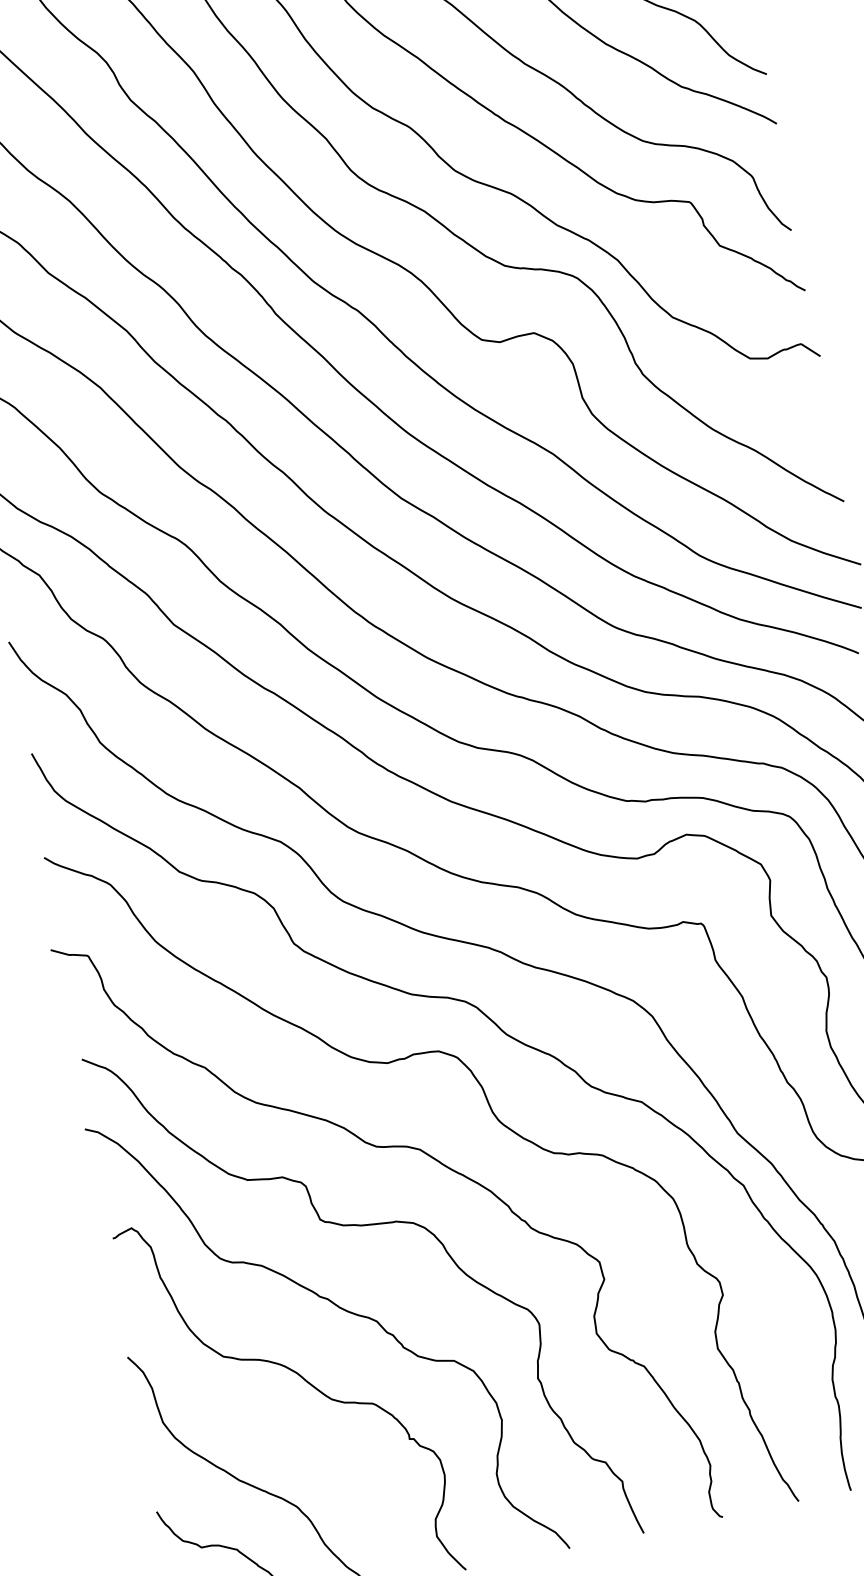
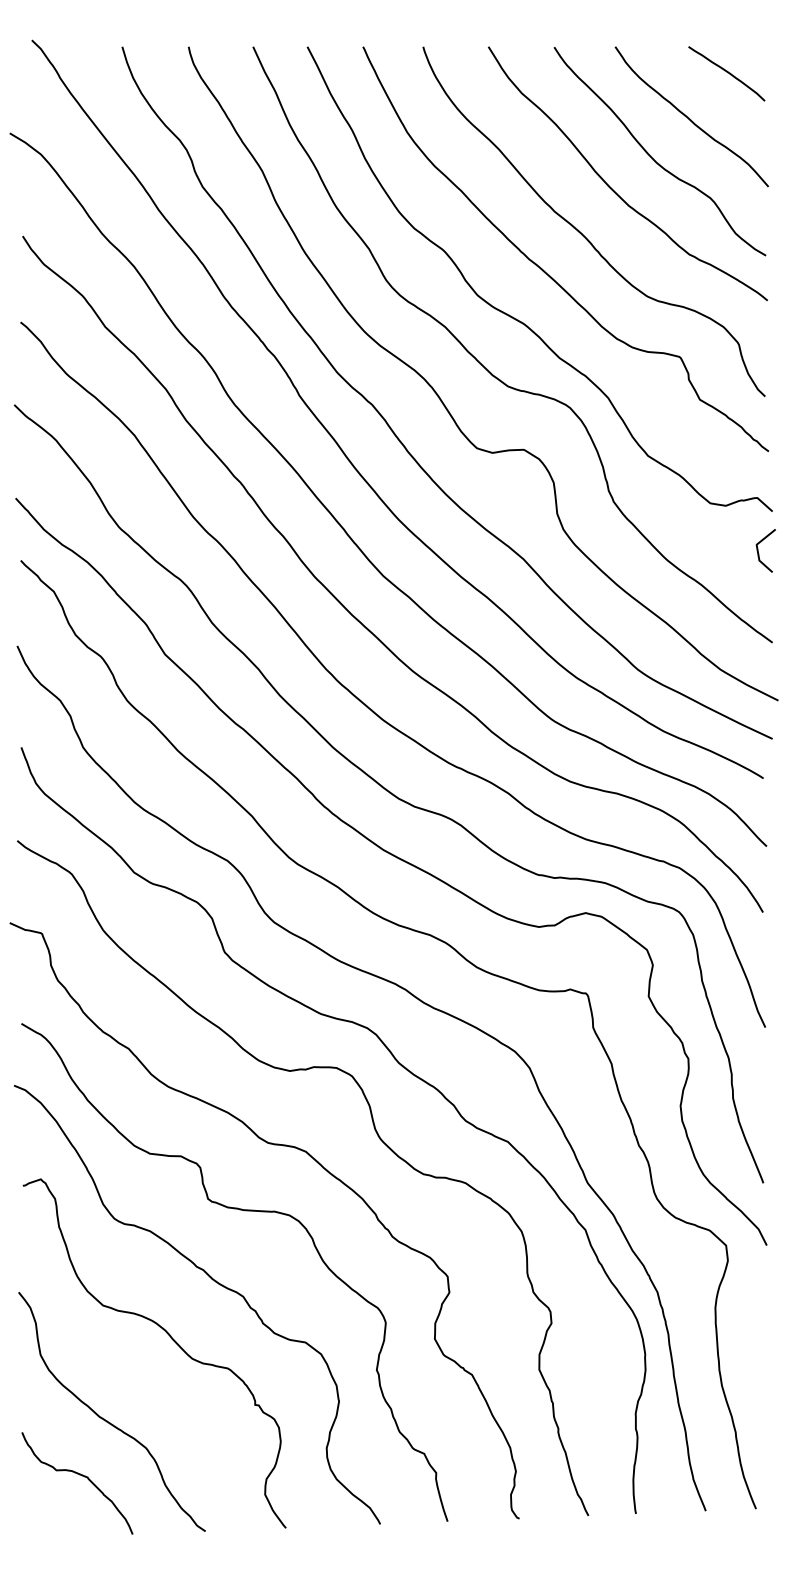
line: (813, 405) -> (759, 553), added

